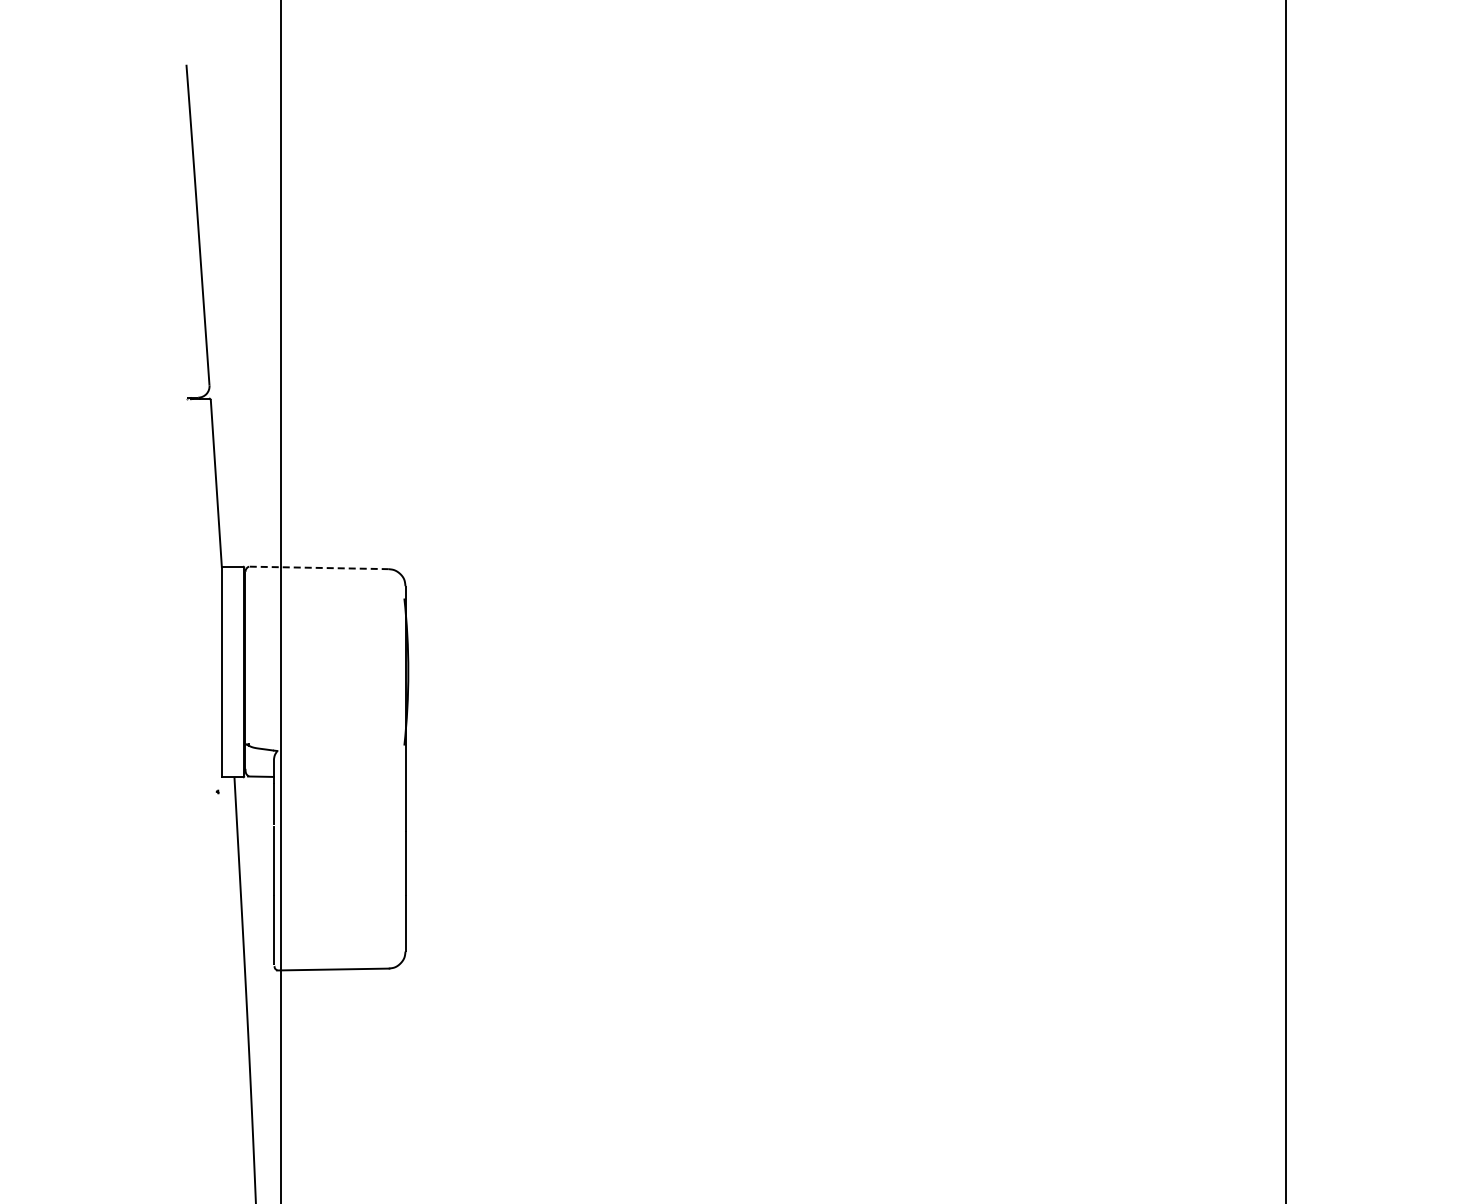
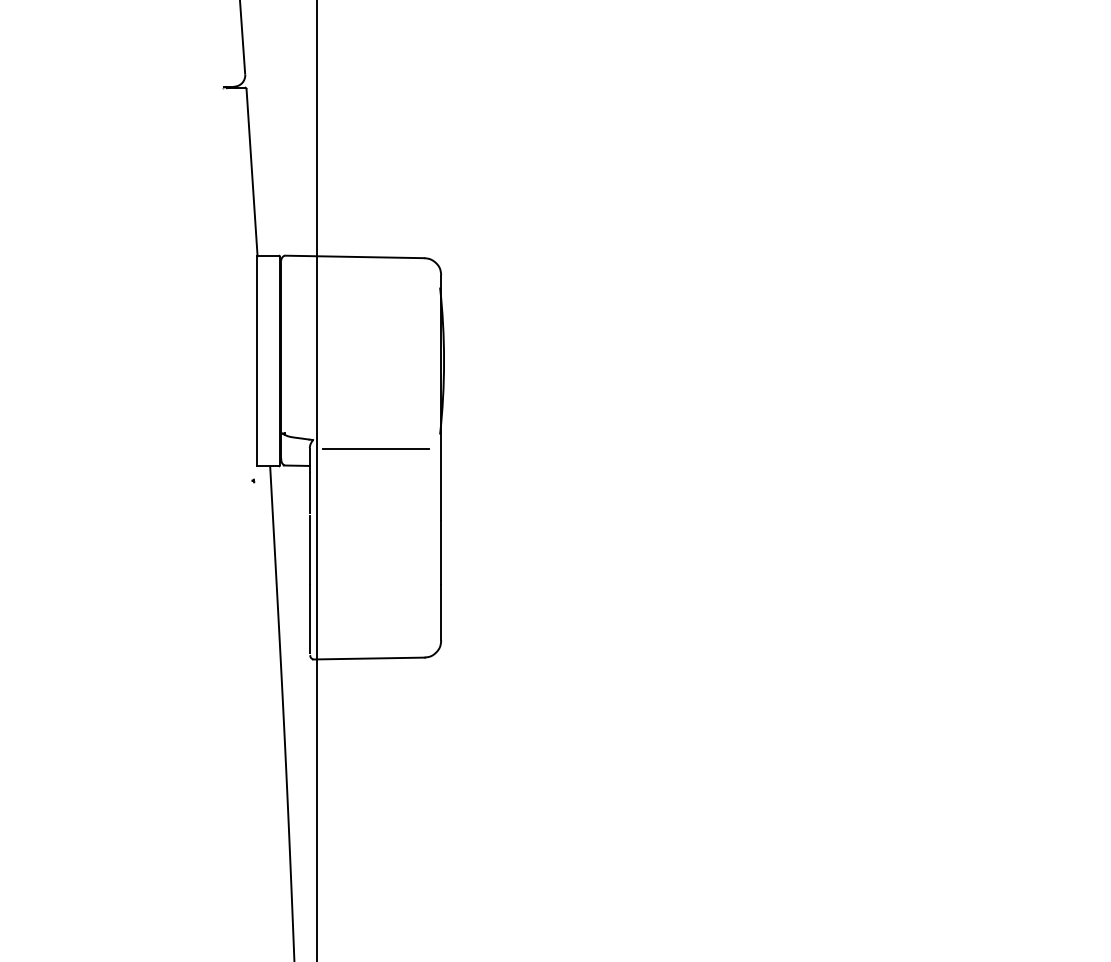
line: (319, 567) -> (355, 256), dashed -> solid
line: (339, 760) -> (375, 449), added

